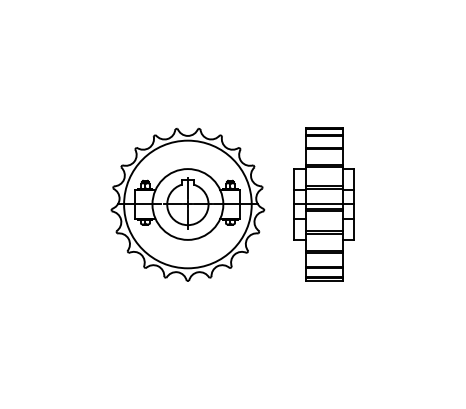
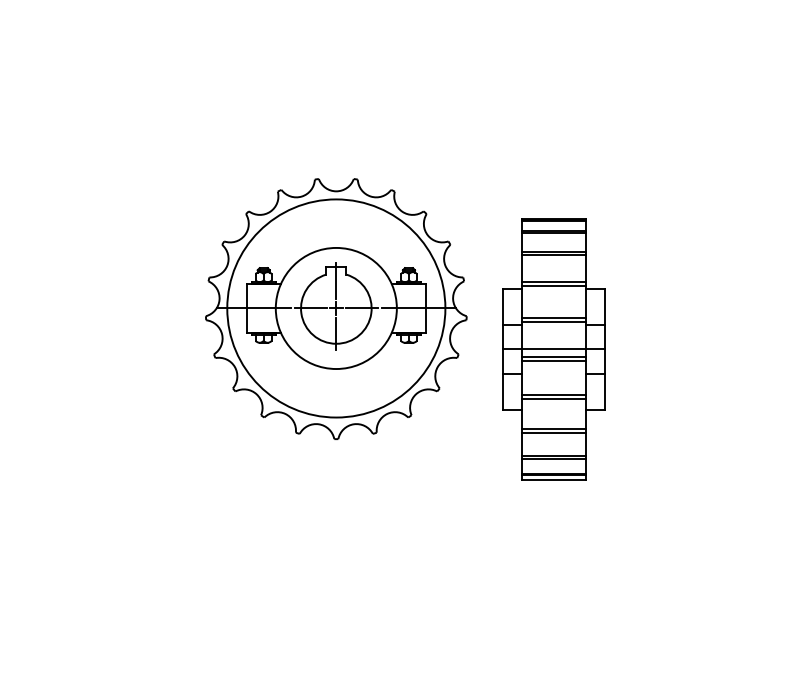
part: (187, 204) -> (335, 308), moved

